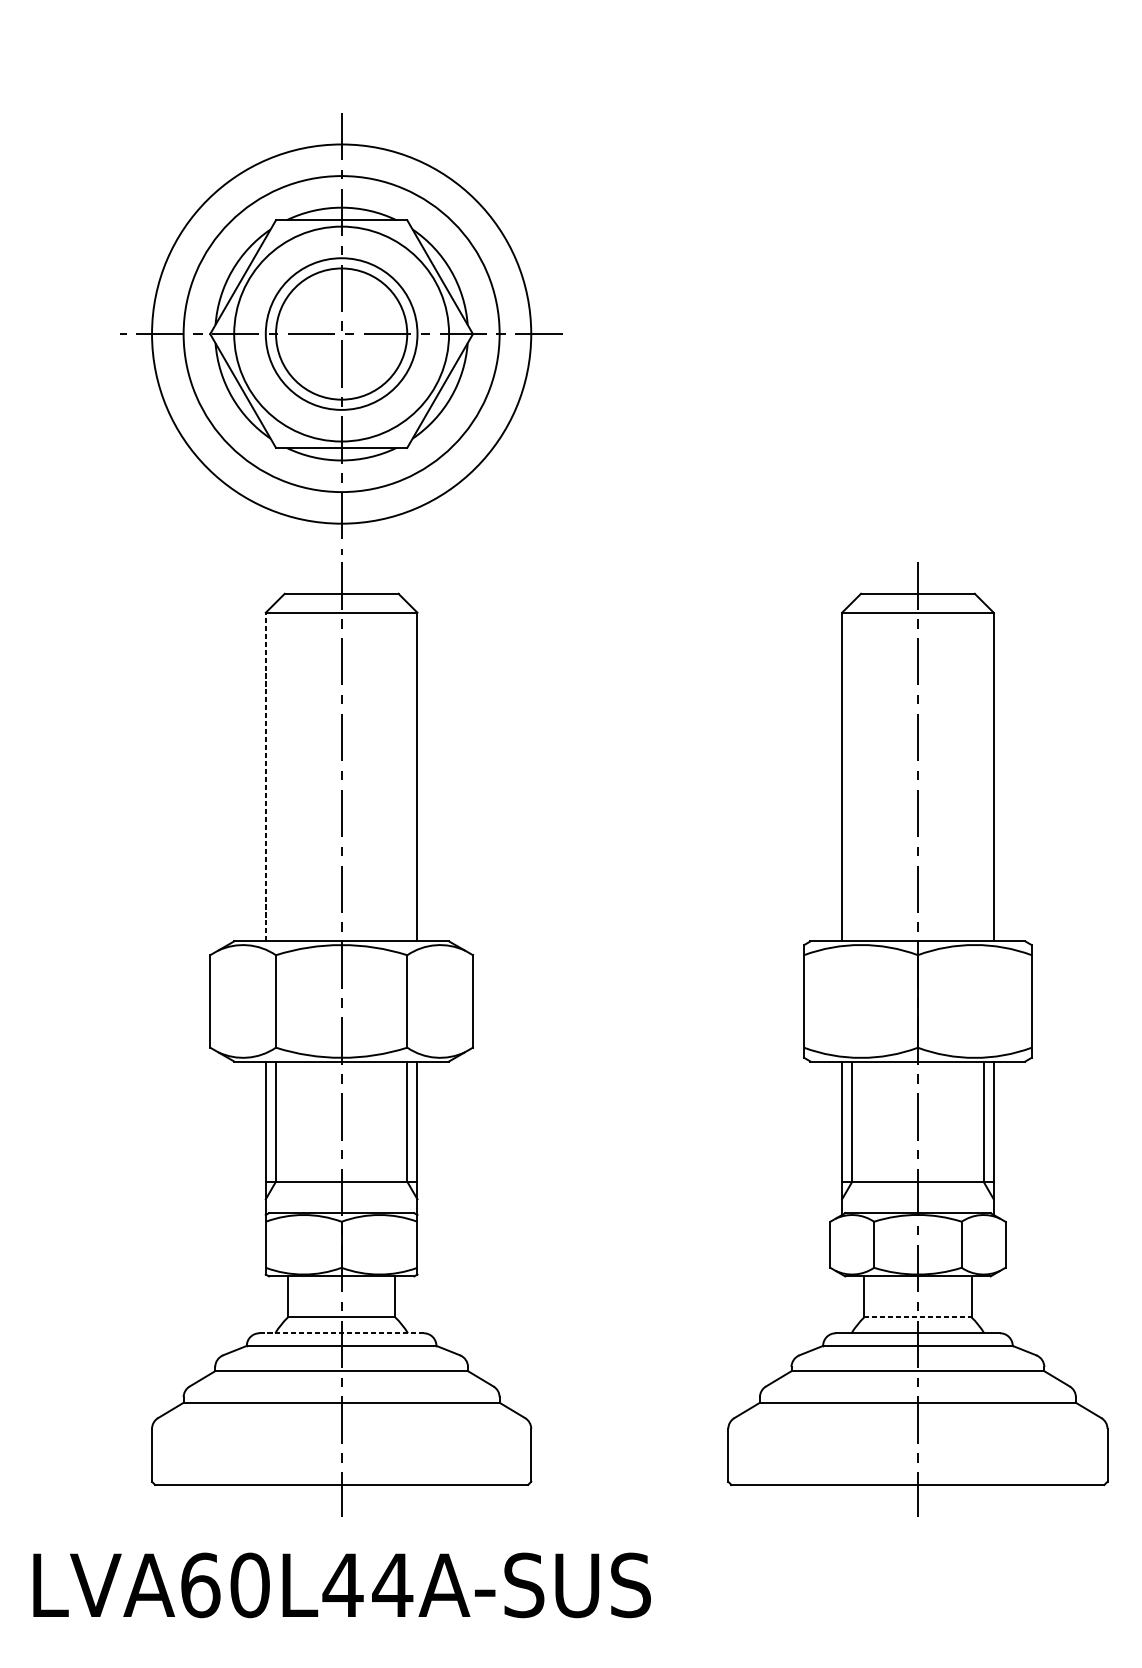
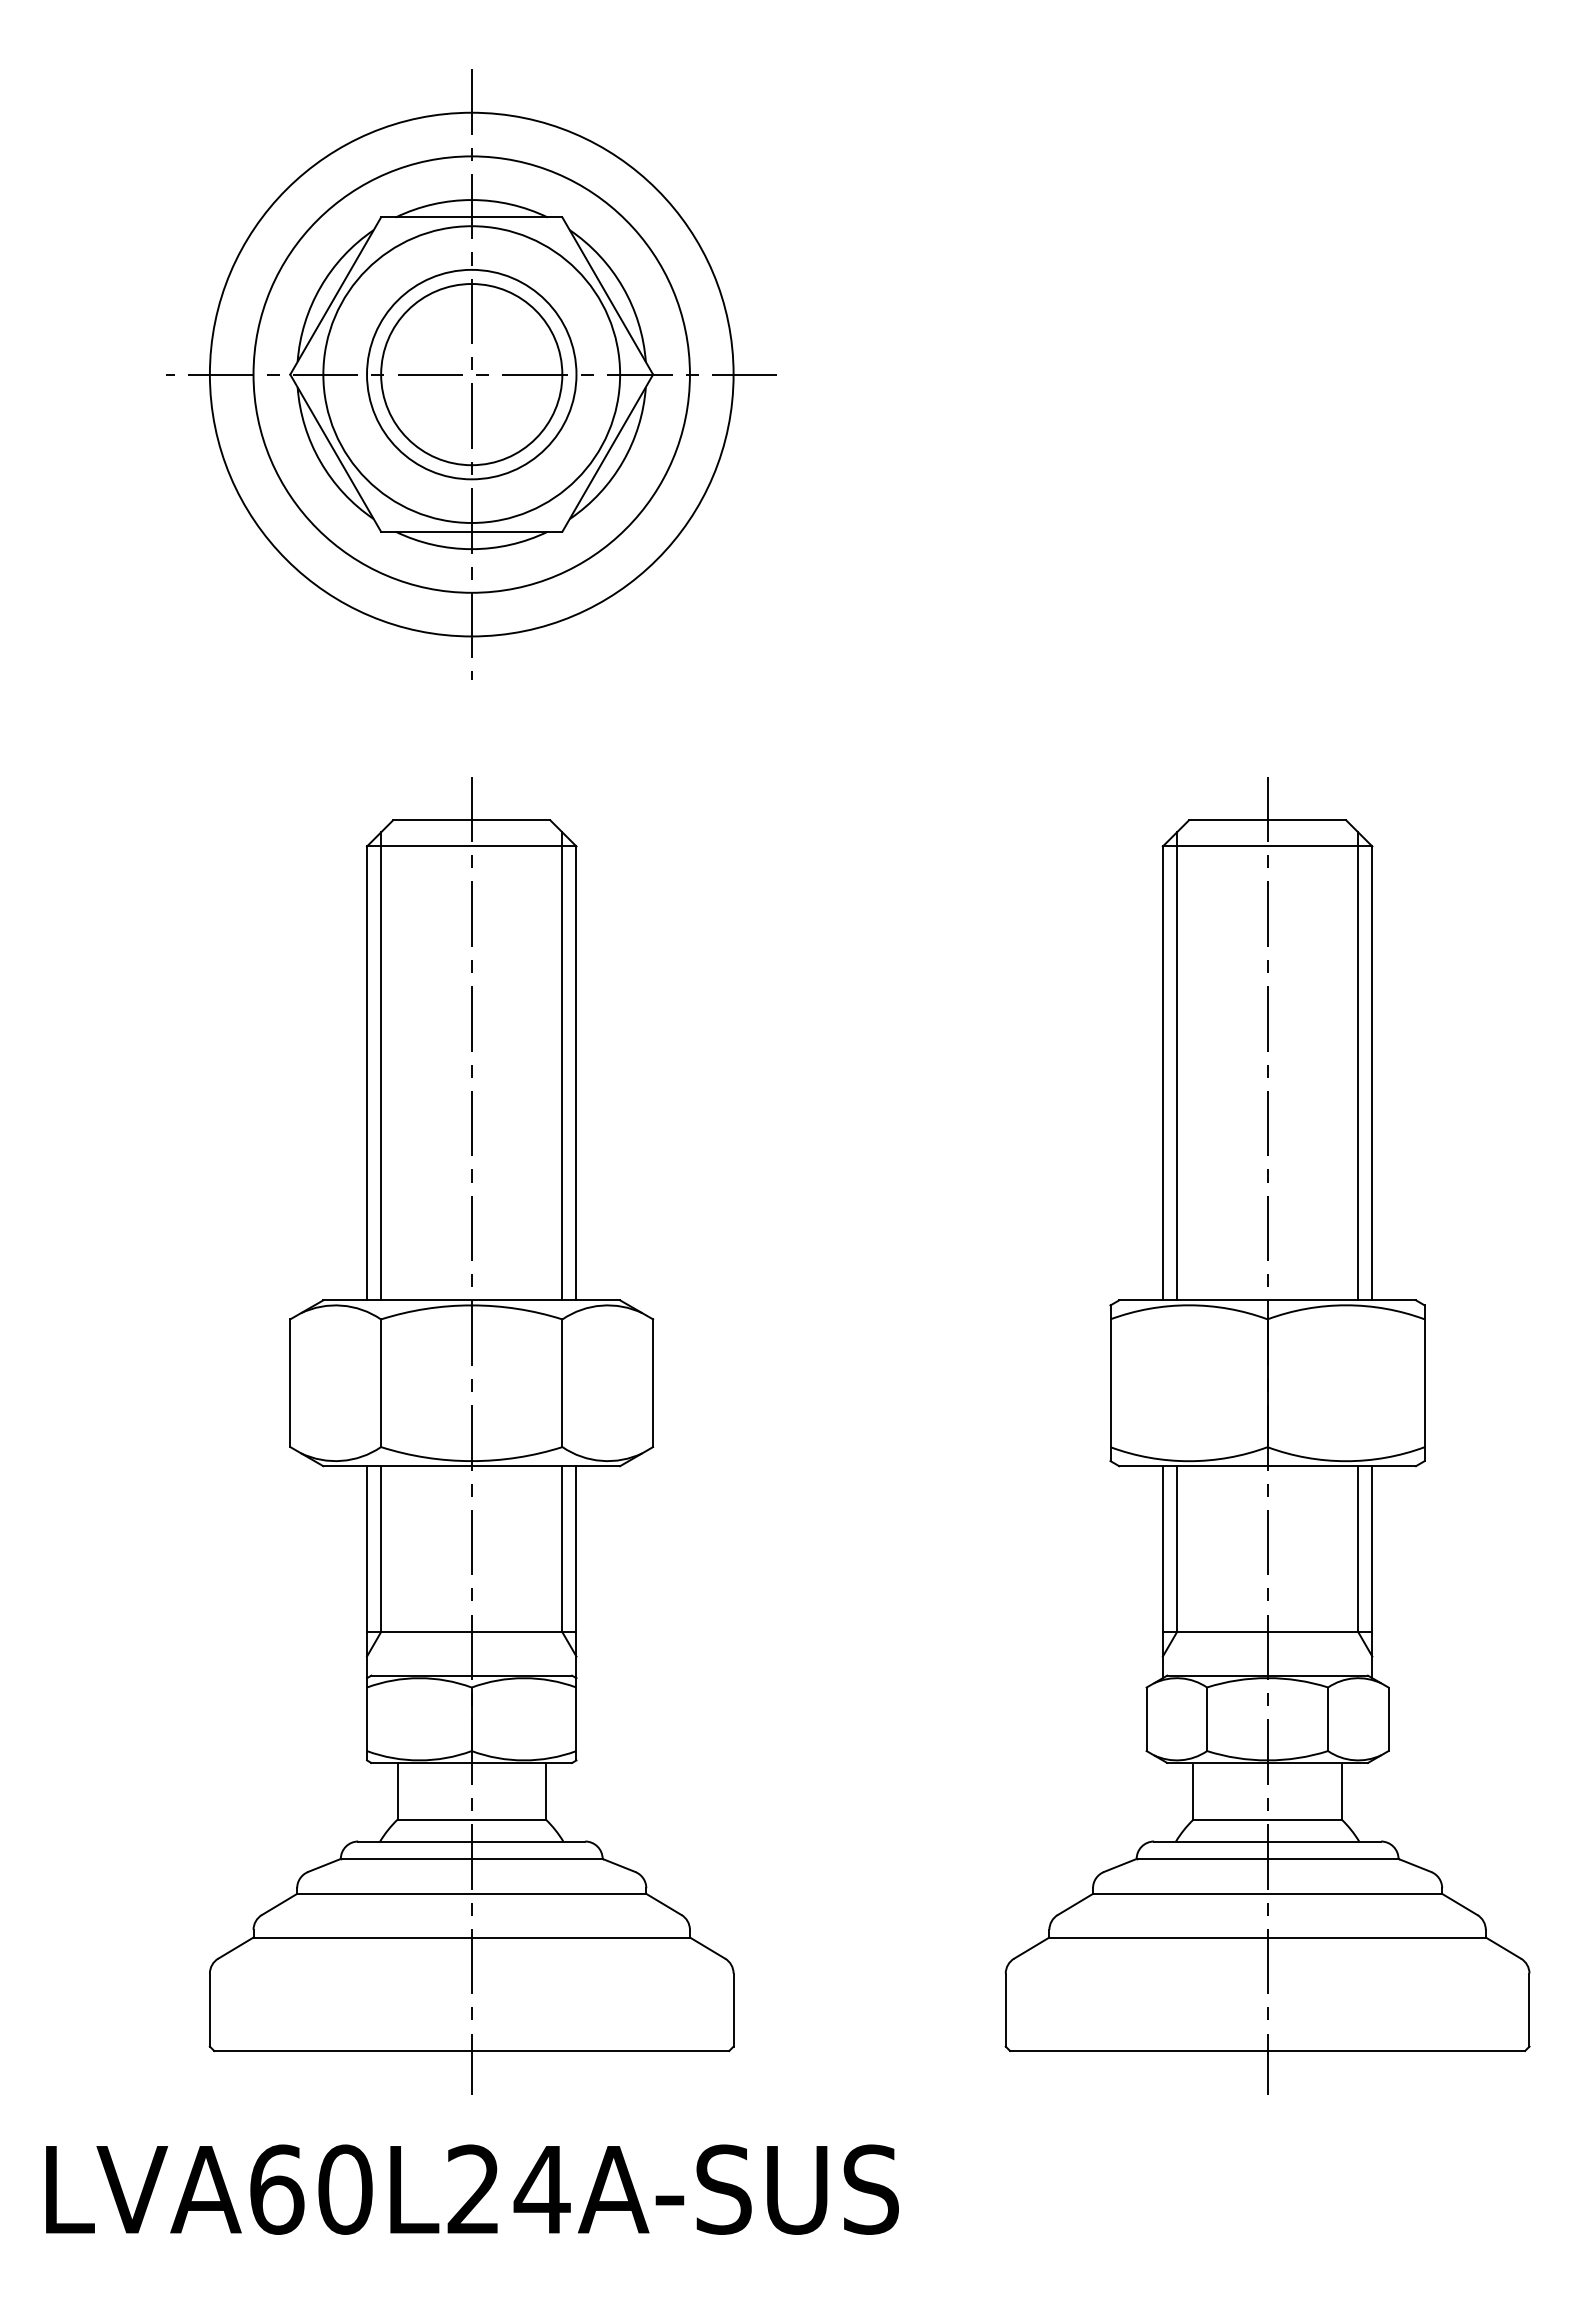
part: (341, 334) -> (471, 374), moved
line: (276, 772) -> (381, 1066), added
line: (407, 772) -> (562, 1066), added
line: (852, 772) -> (1177, 1066), added
line: (983, 772) -> (1358, 1066), added
line: (266, 777) -> (367, 1073), dashed -> solid
line: (918, 1317) -> (1268, 1819), dashed -> solid
line: (342, 1333) -> (472, 1841), dashed -> solid
text: (342, 1584) -> (473, 2188), LVA60L44A-SUS -> LVA60L24A-SUS

